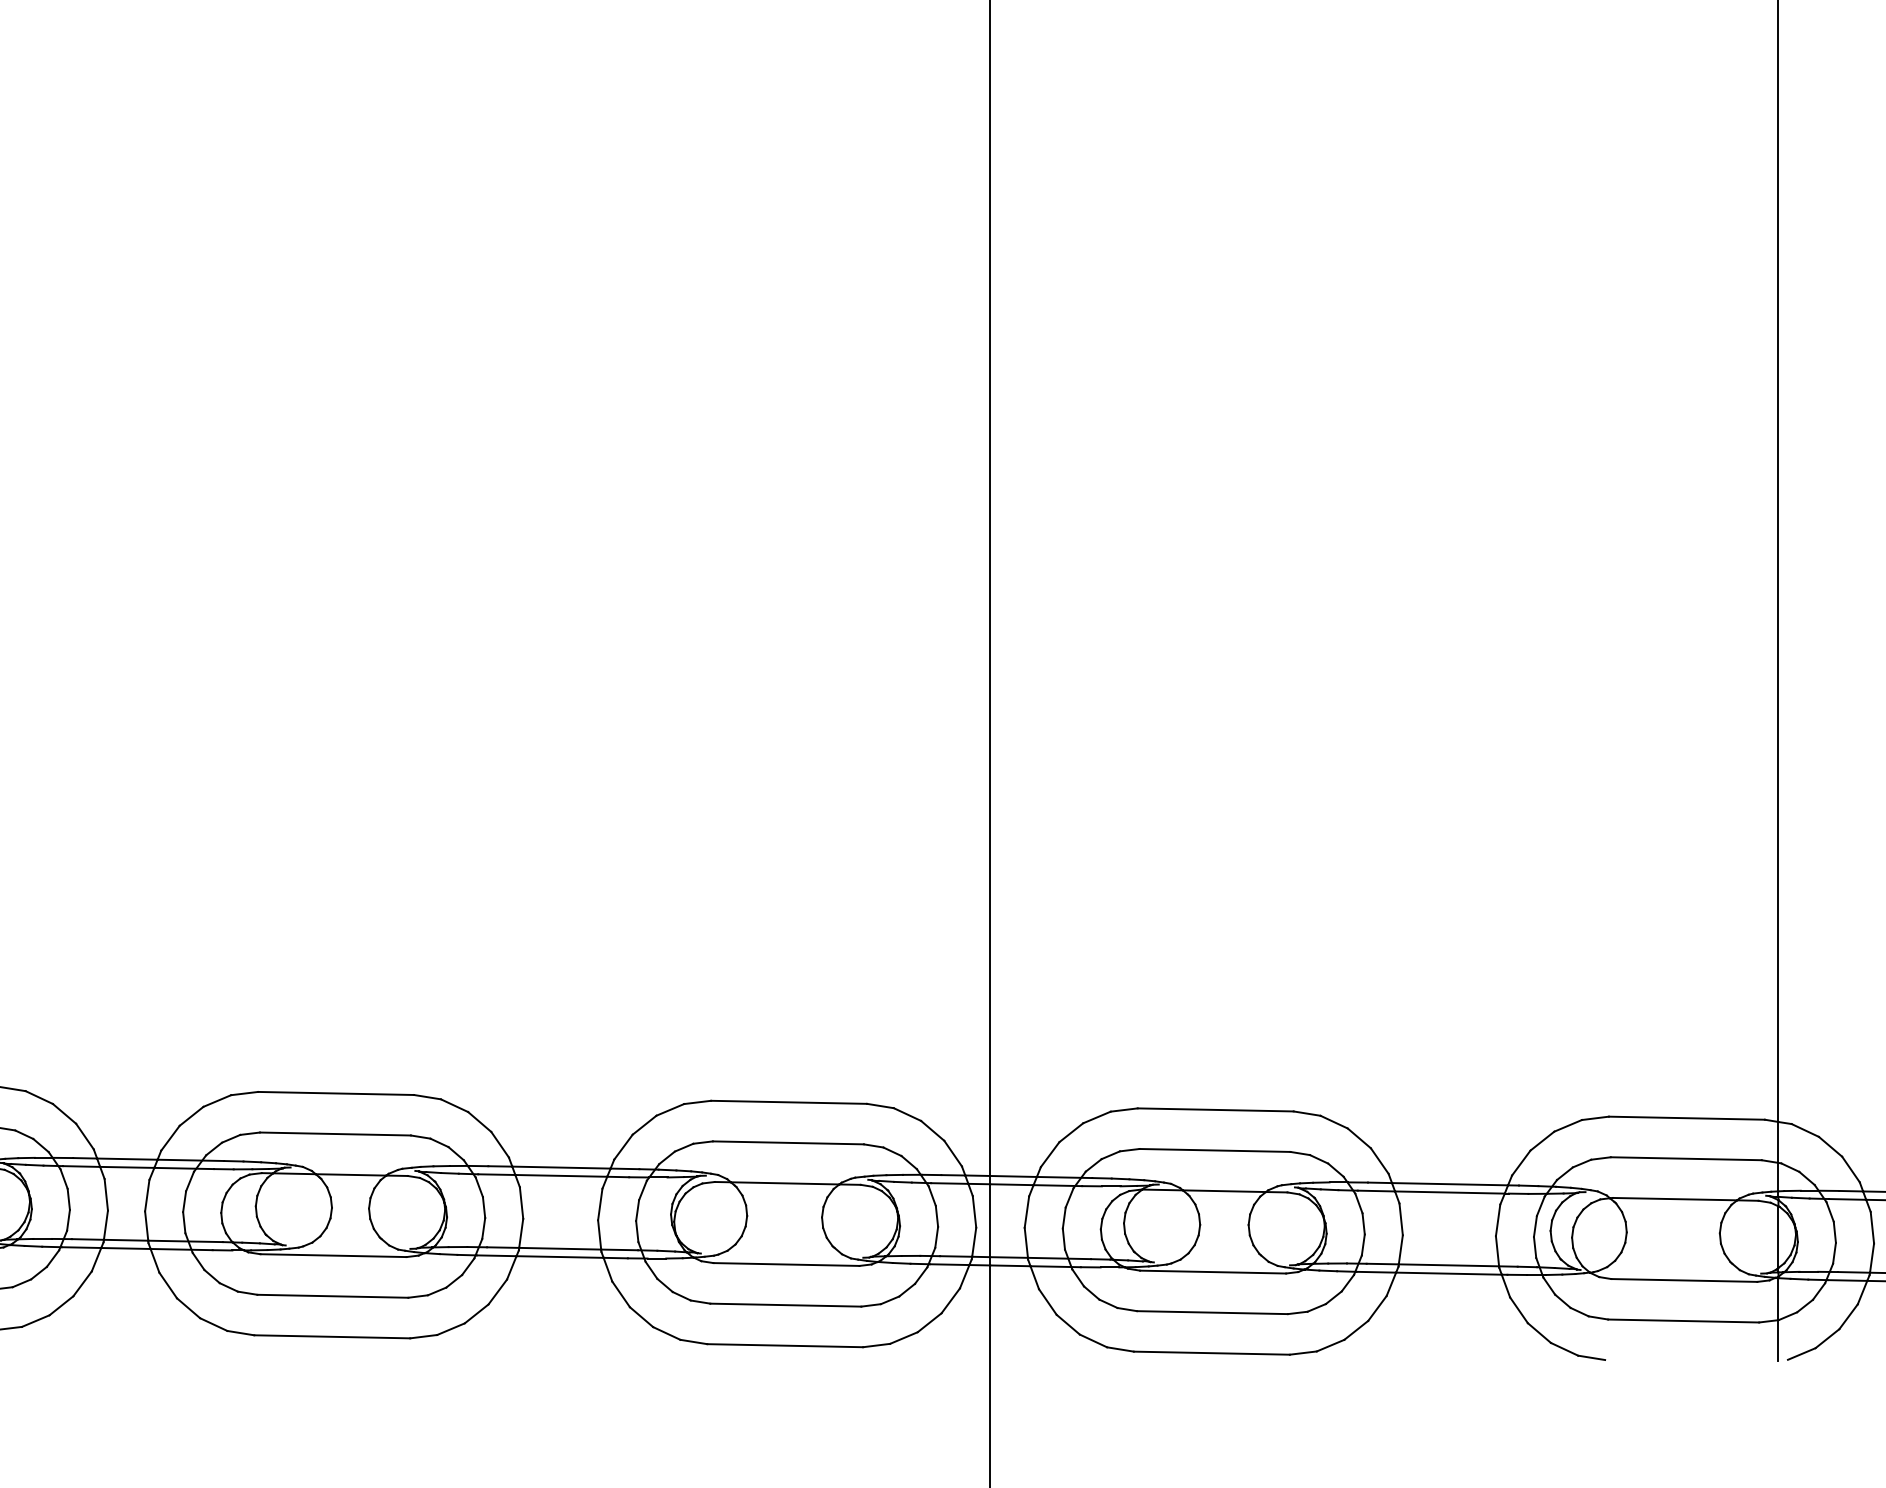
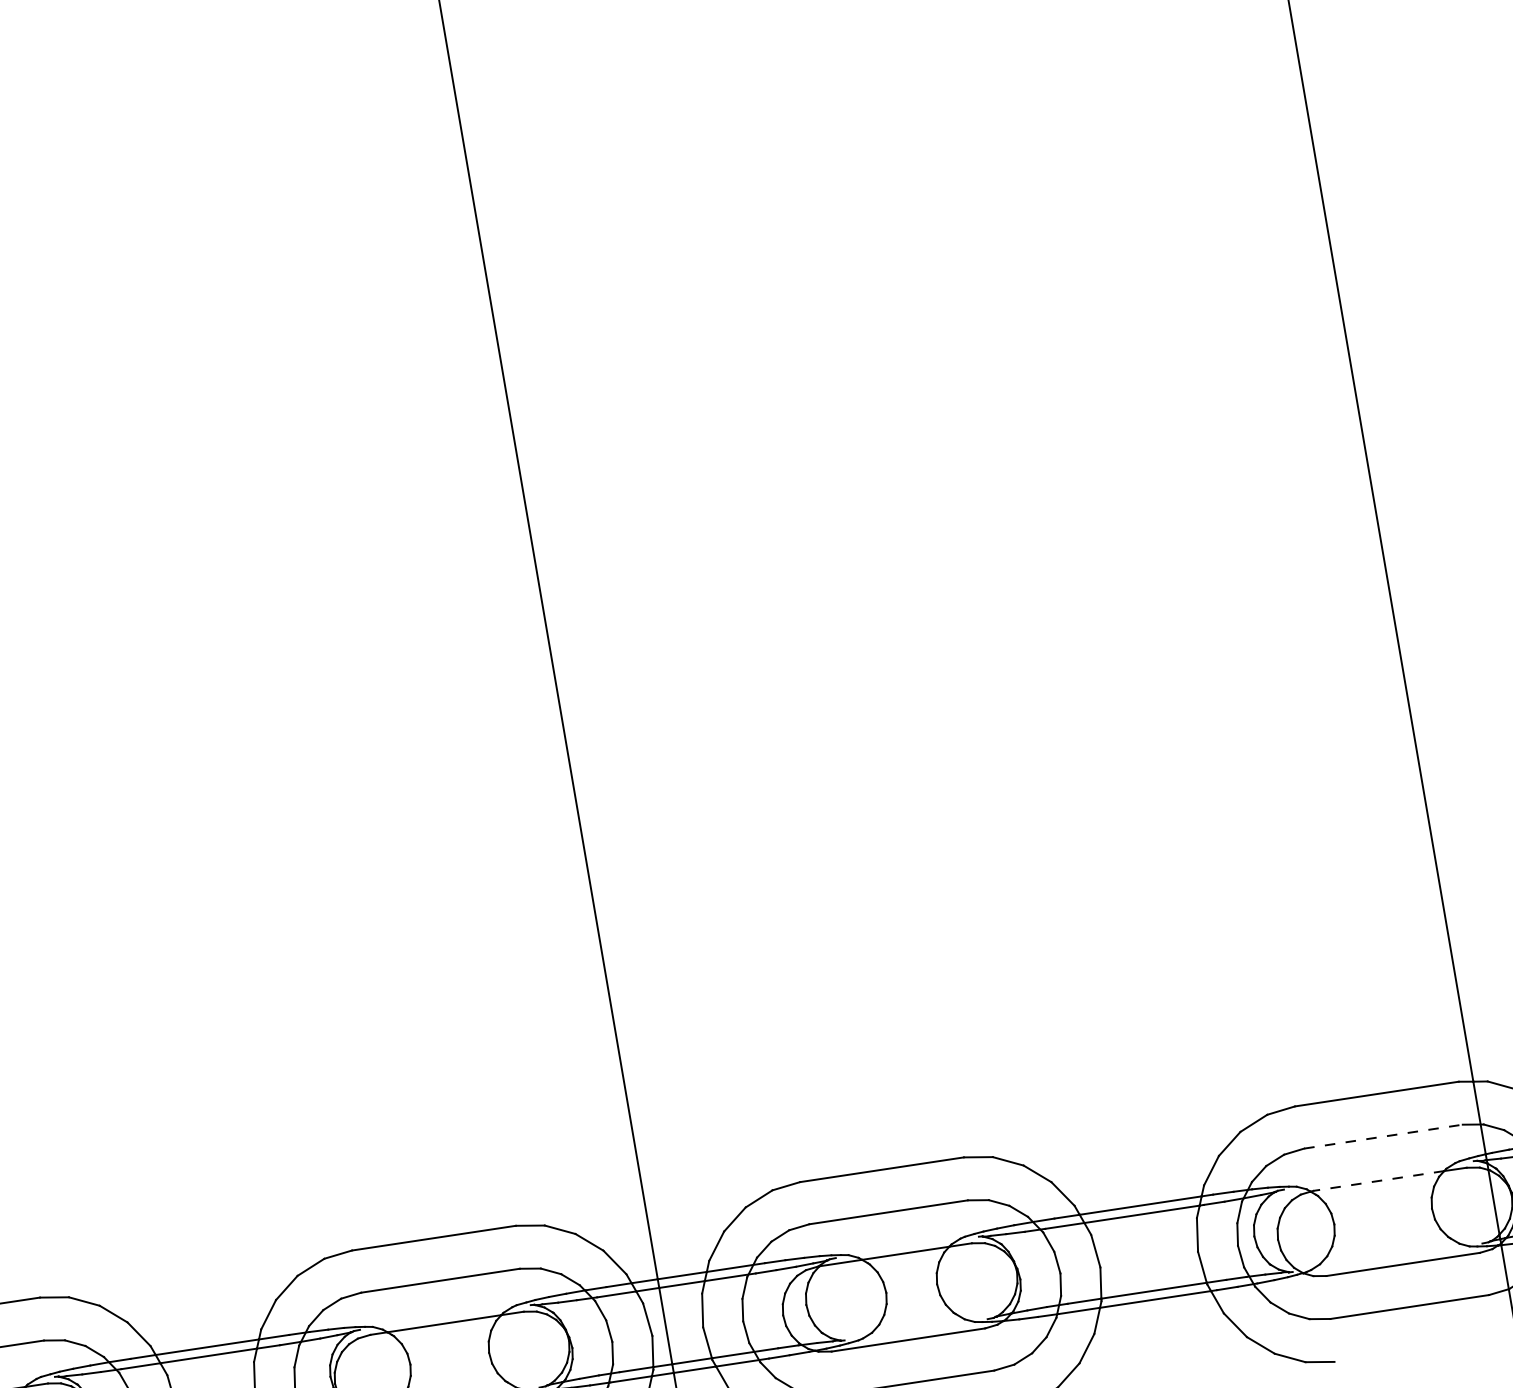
line: (1686, 1158) -> (1383, 1136), solid -> dashed
line: (1674, 1199) -> (1378, 1181), solid -> dashed

